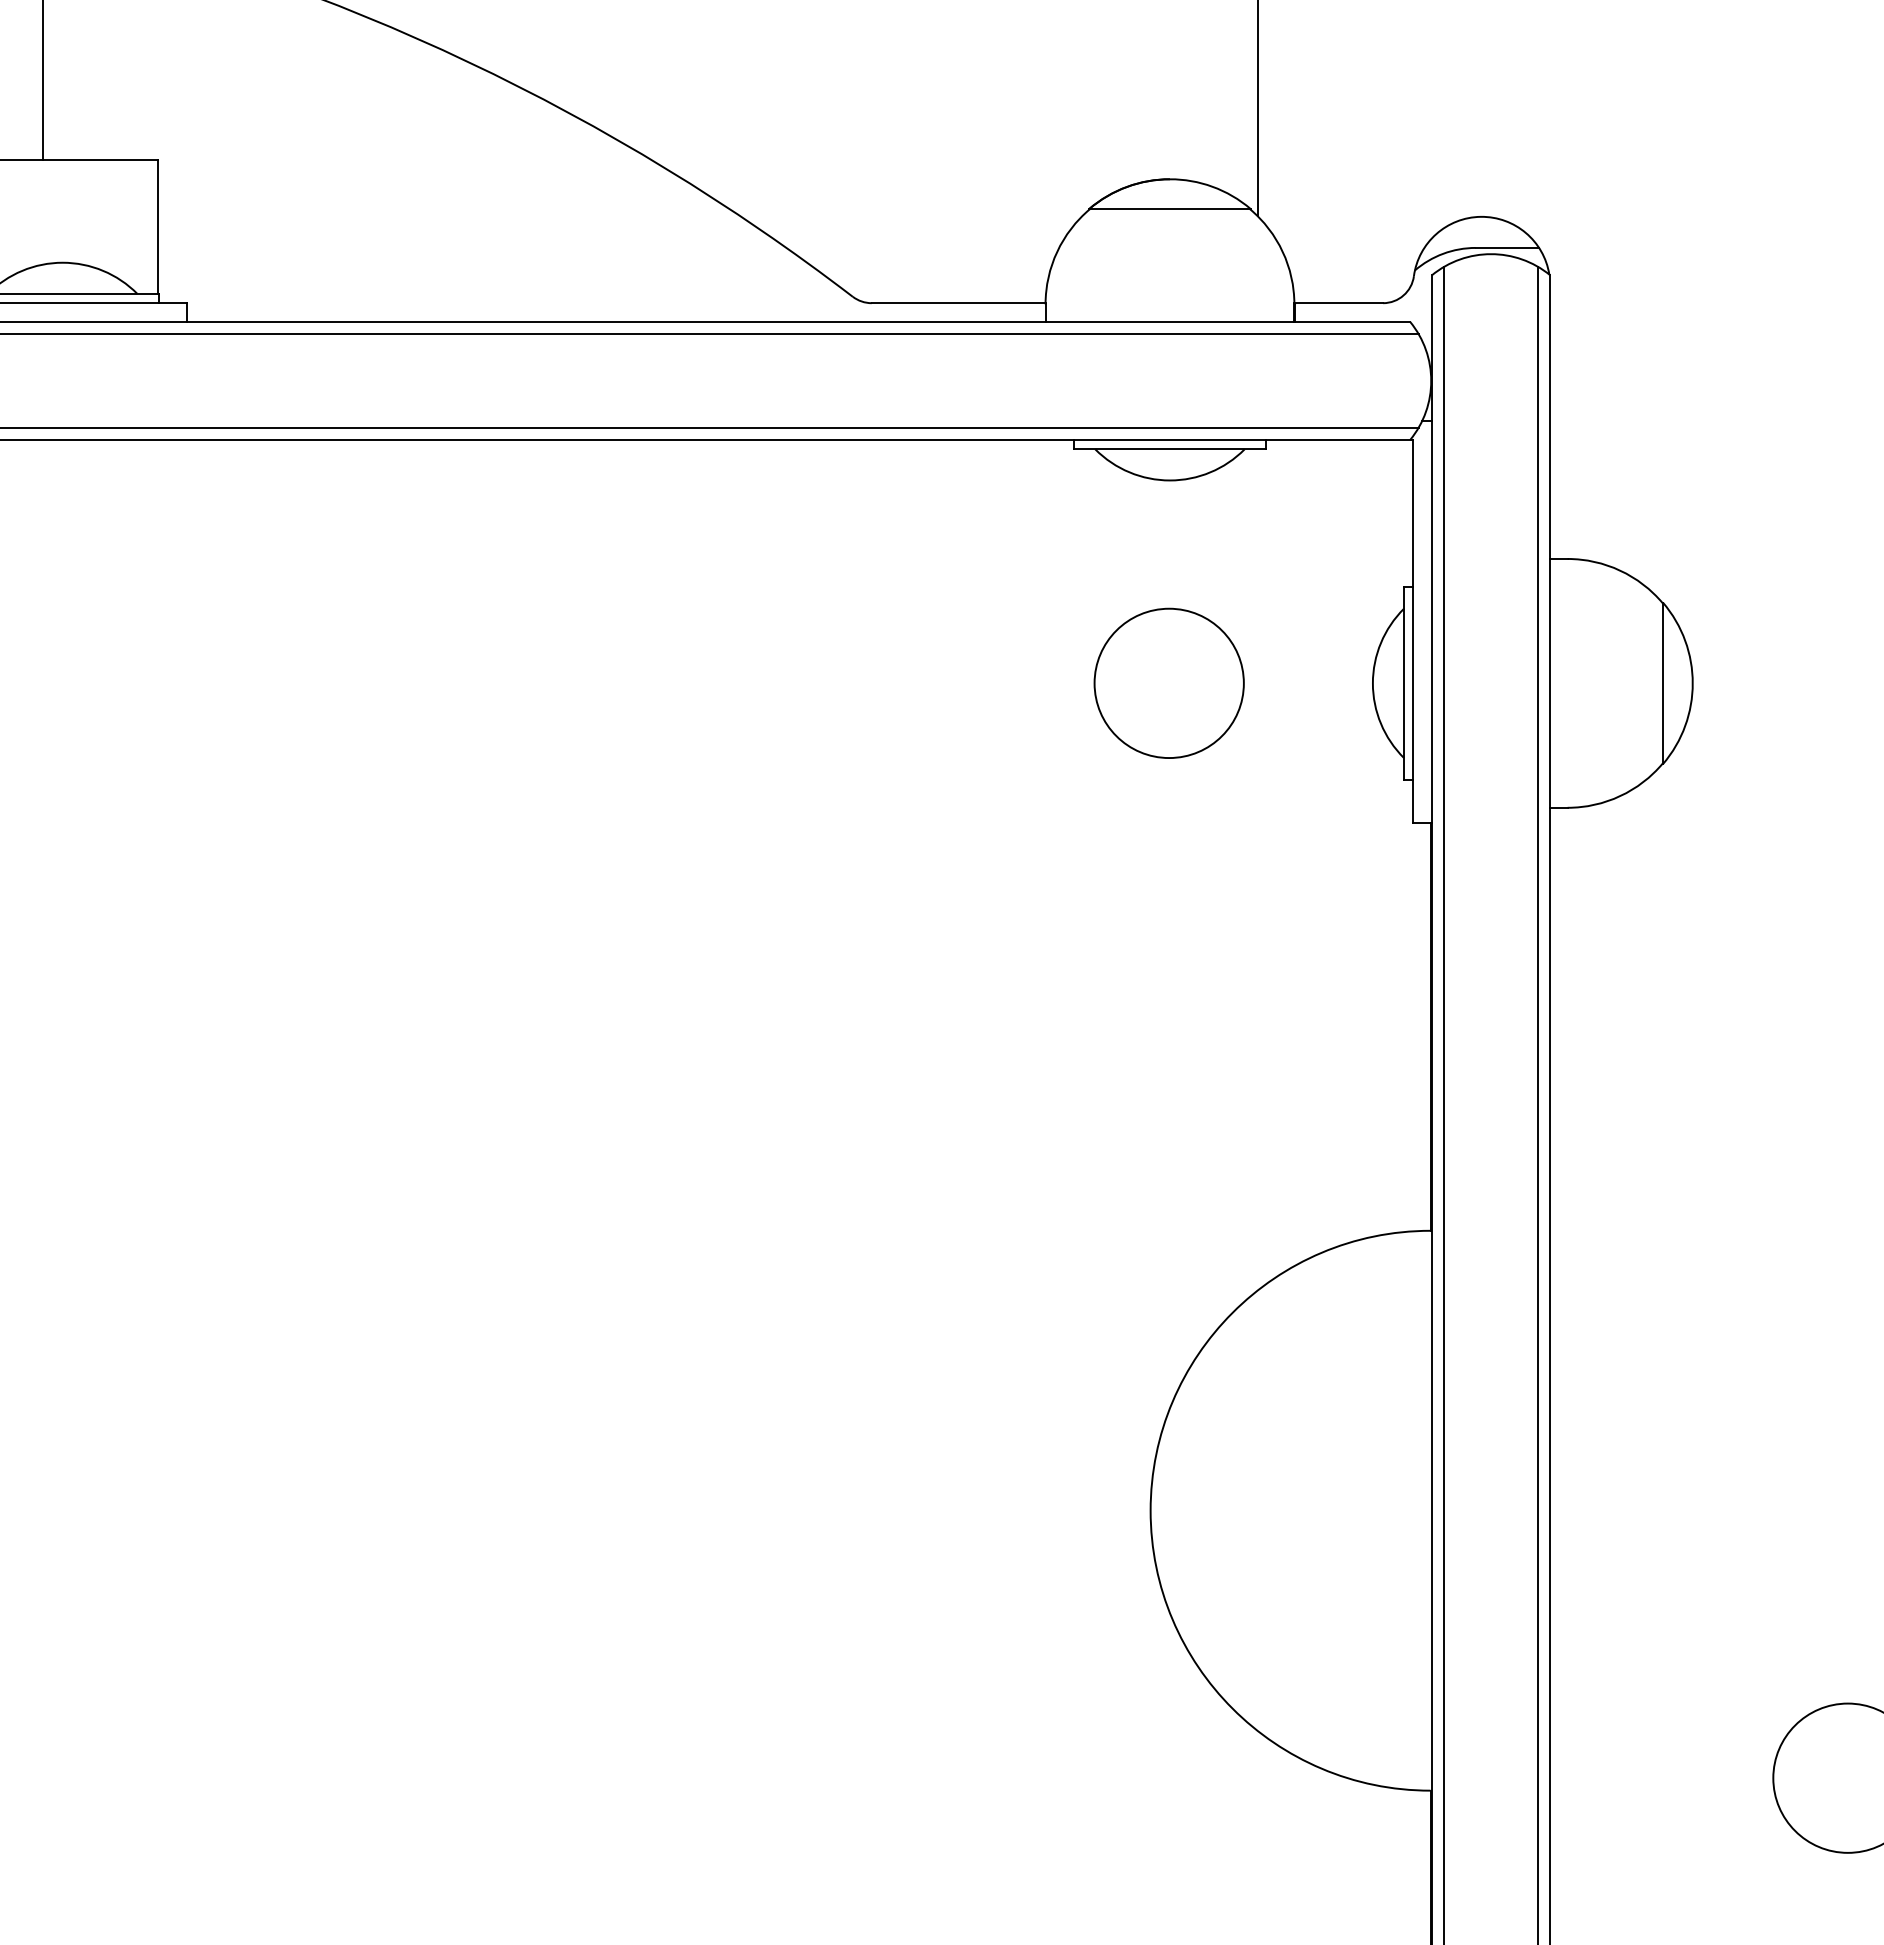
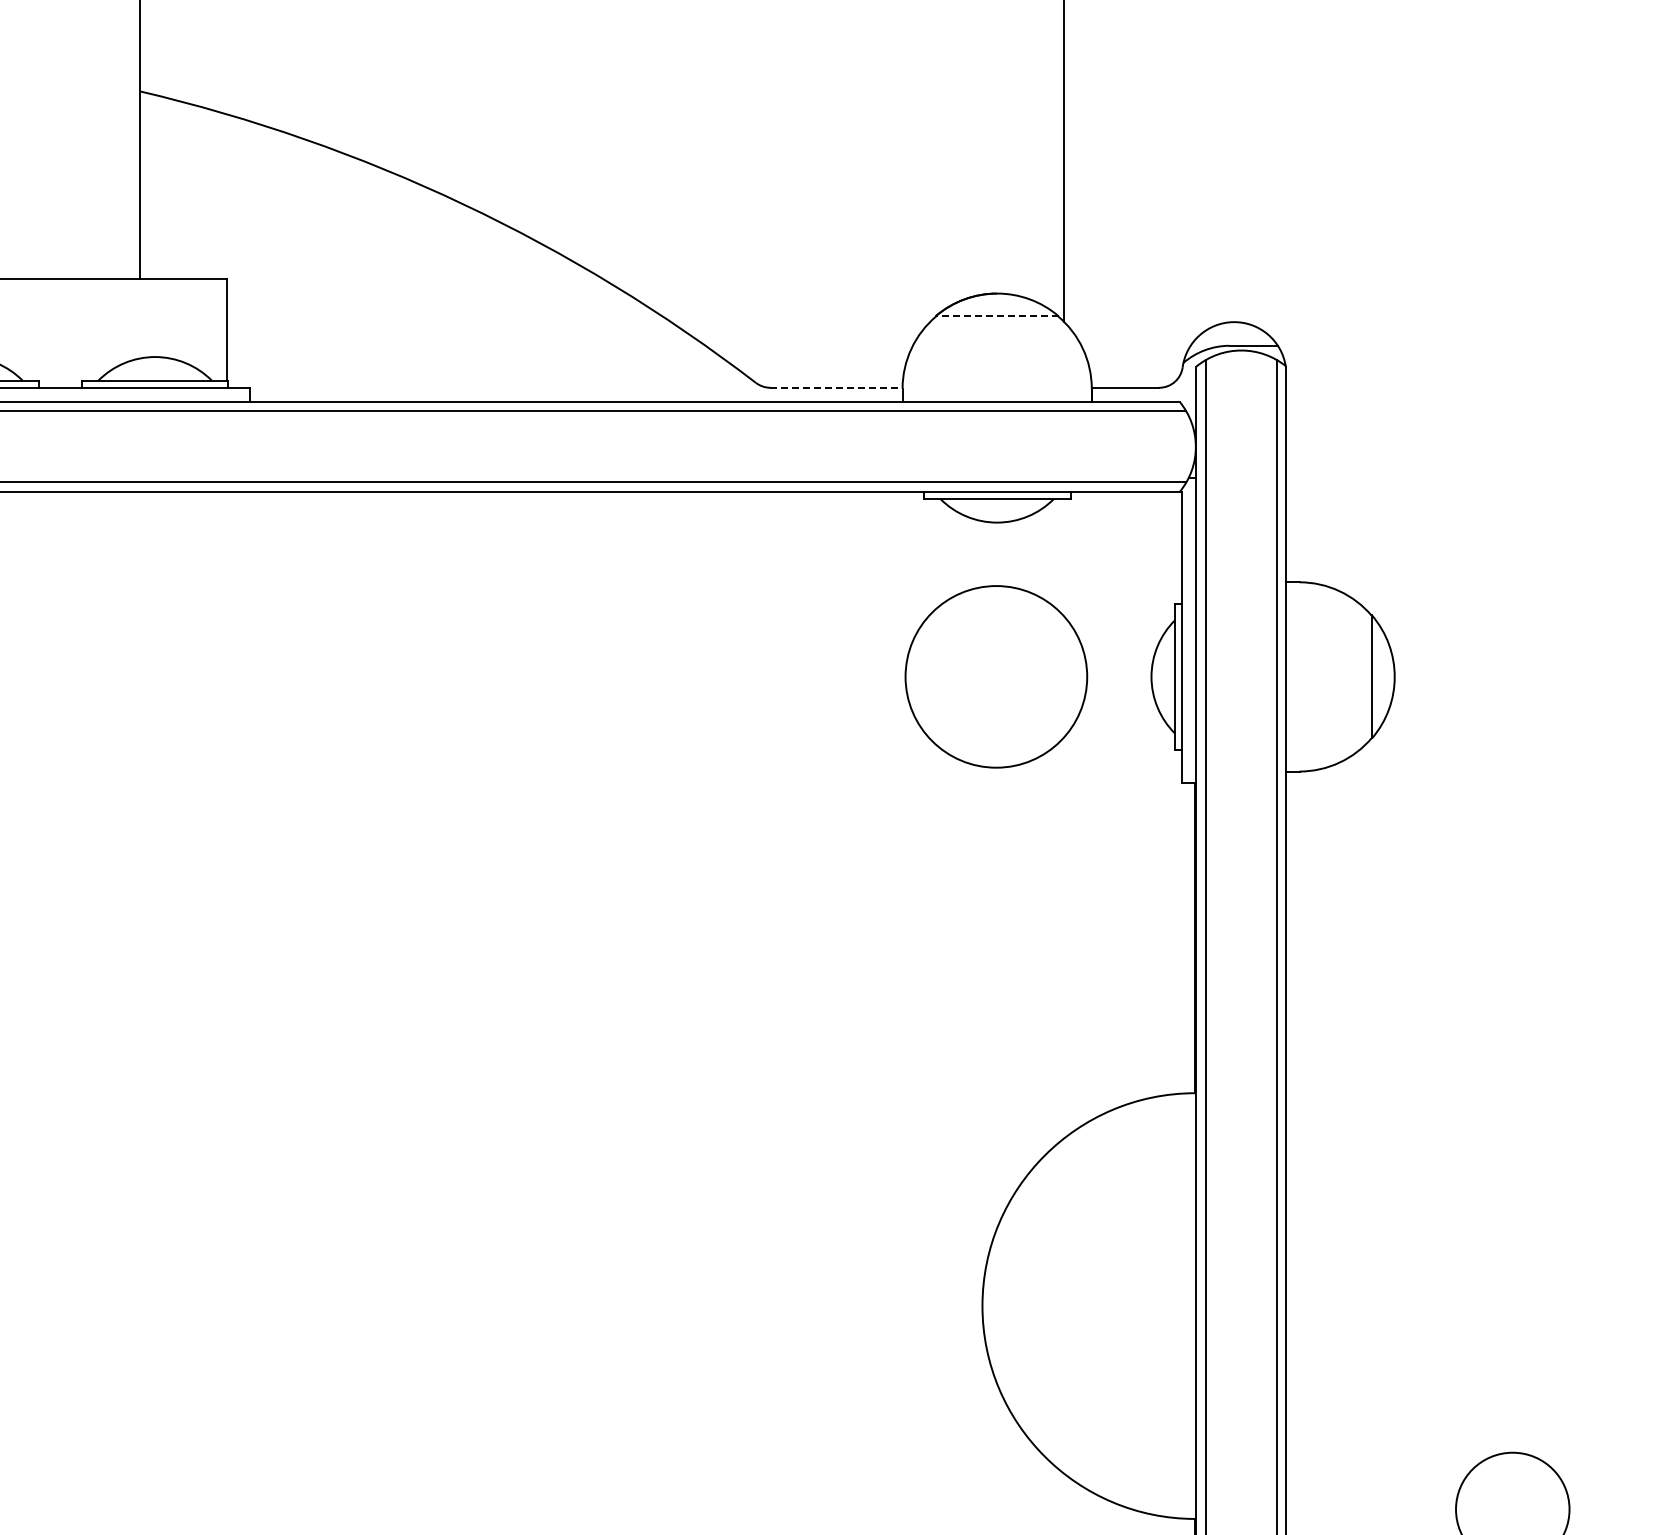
line: (1169, 209) -> (996, 316), solid -> dashed
line: (958, 302) -> (836, 387), solid -> dashed
circle: (1169, 682) -> (996, 676), size x1.6

